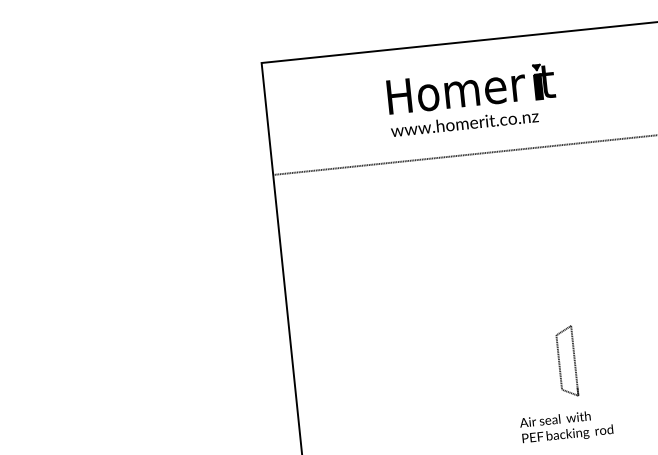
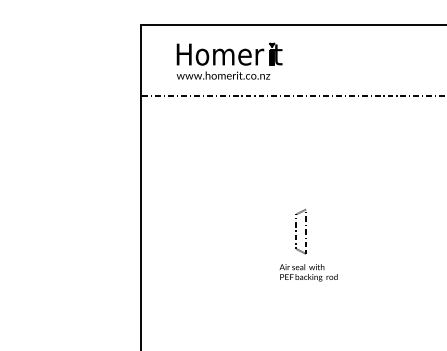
part: (471, 98) -> (229, 60), moved
part: (565, 361) -> (300, 231), moved

